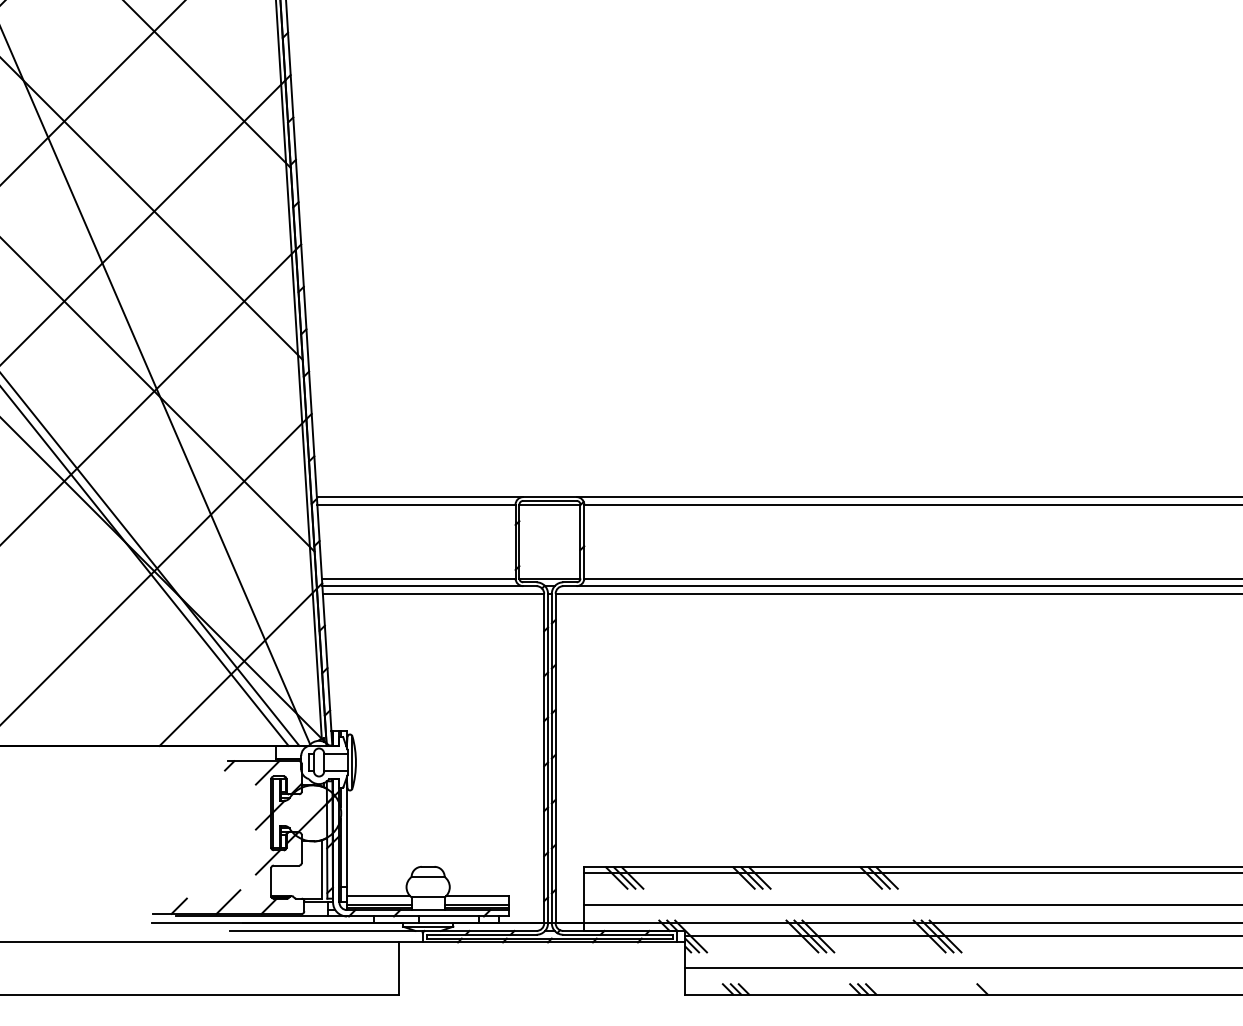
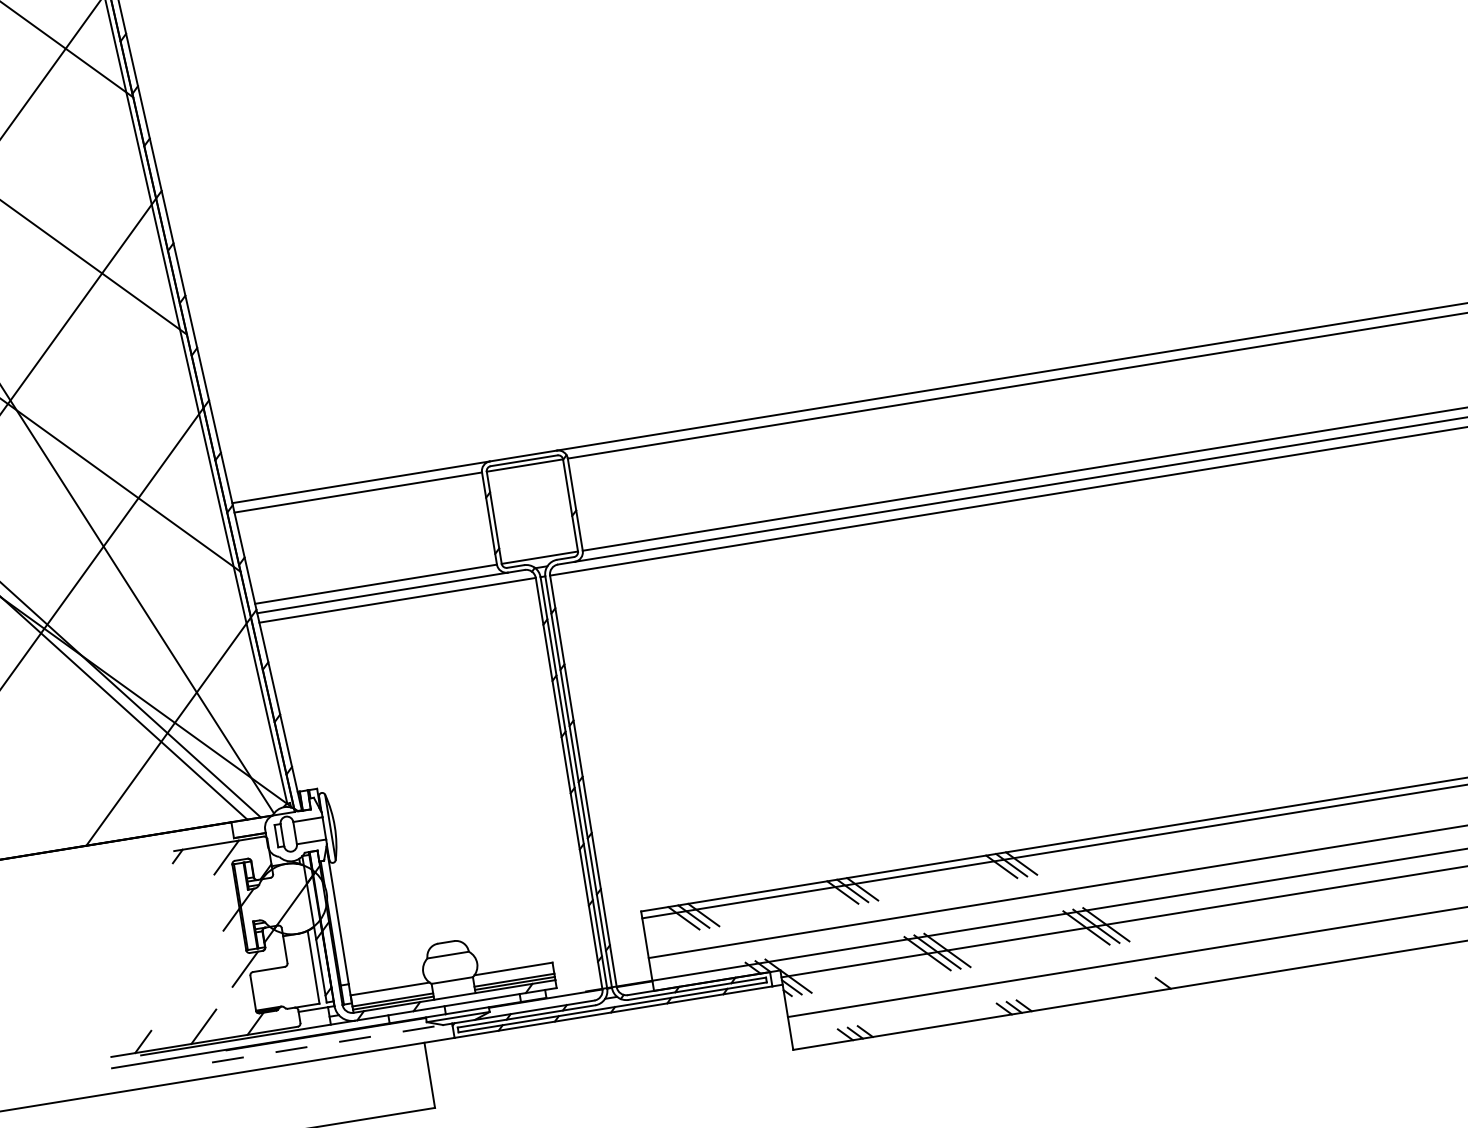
line: (322, 930) -> (327, 1043), solid -> dashed

